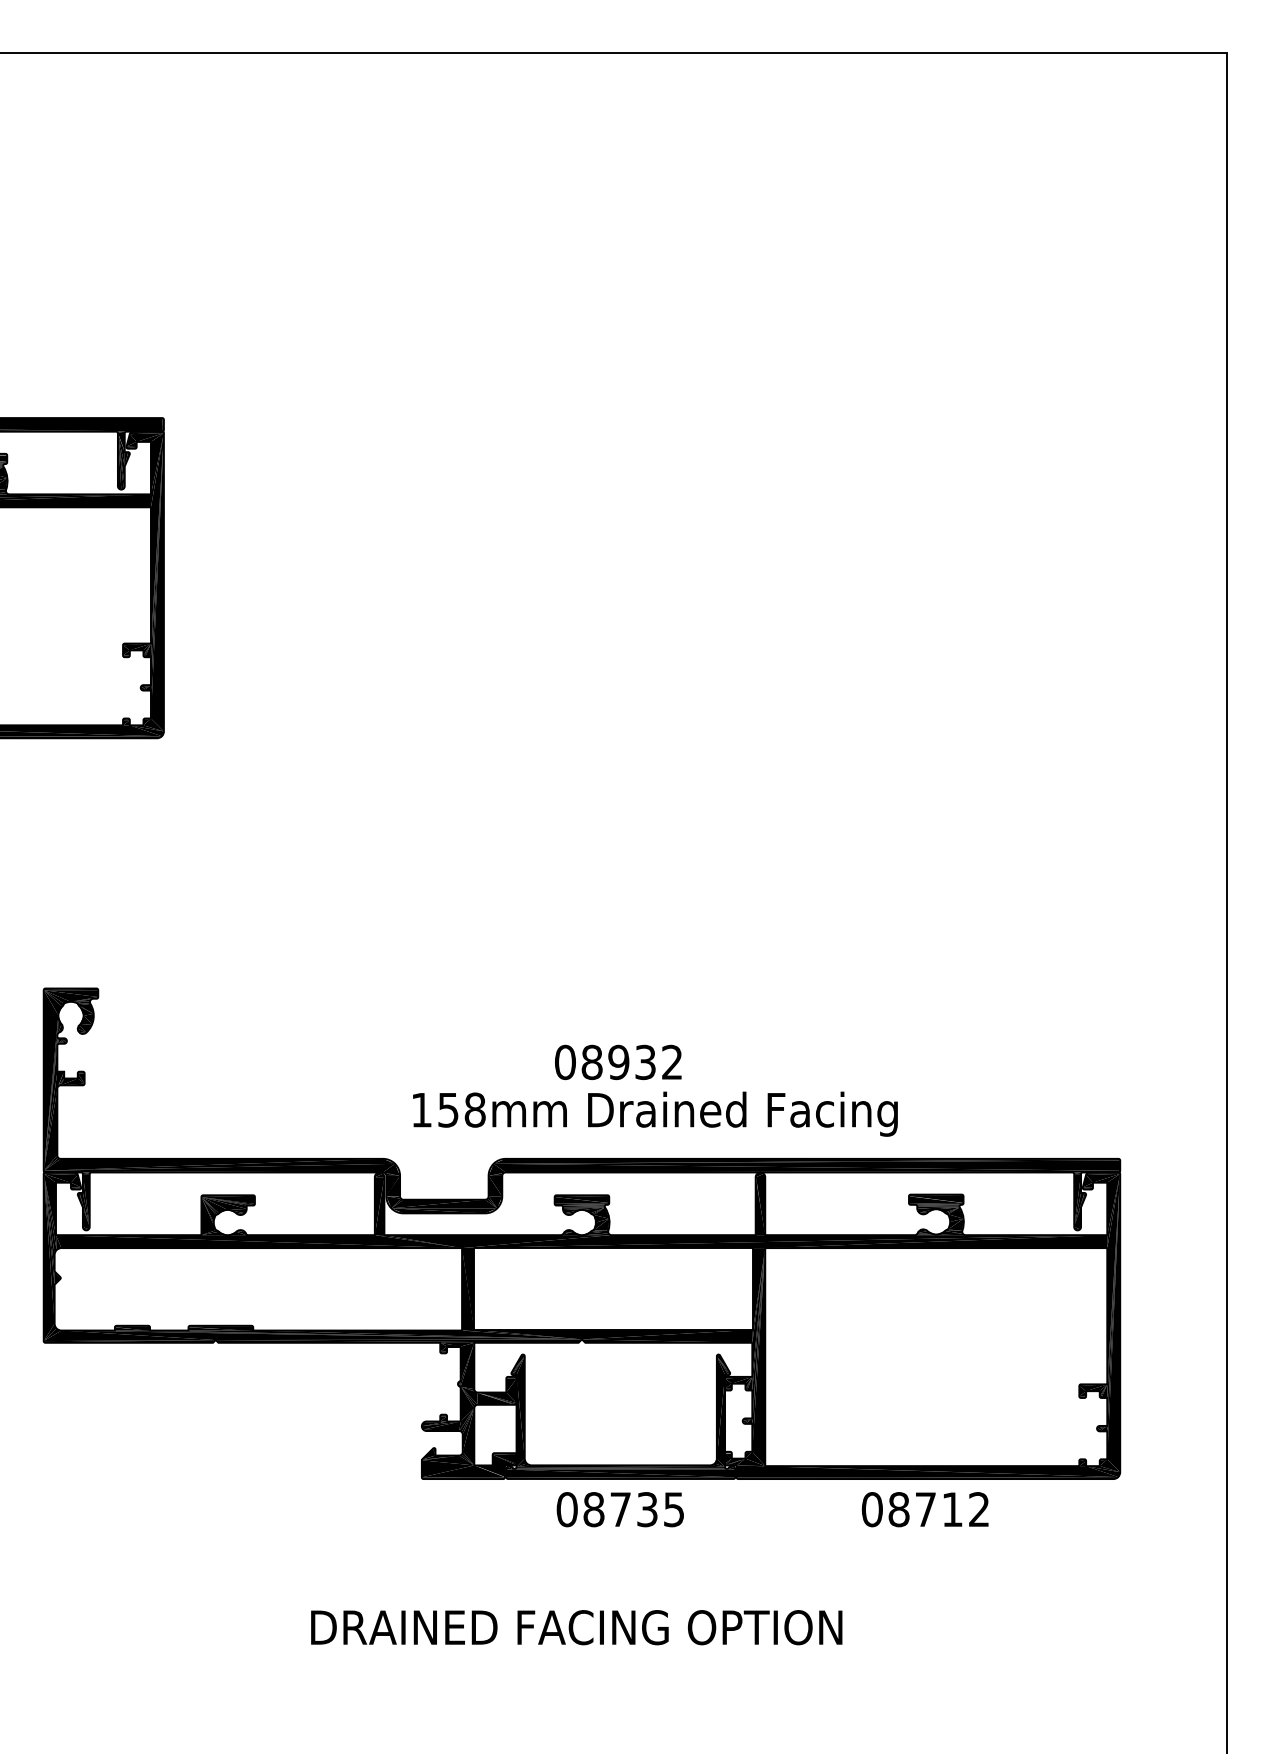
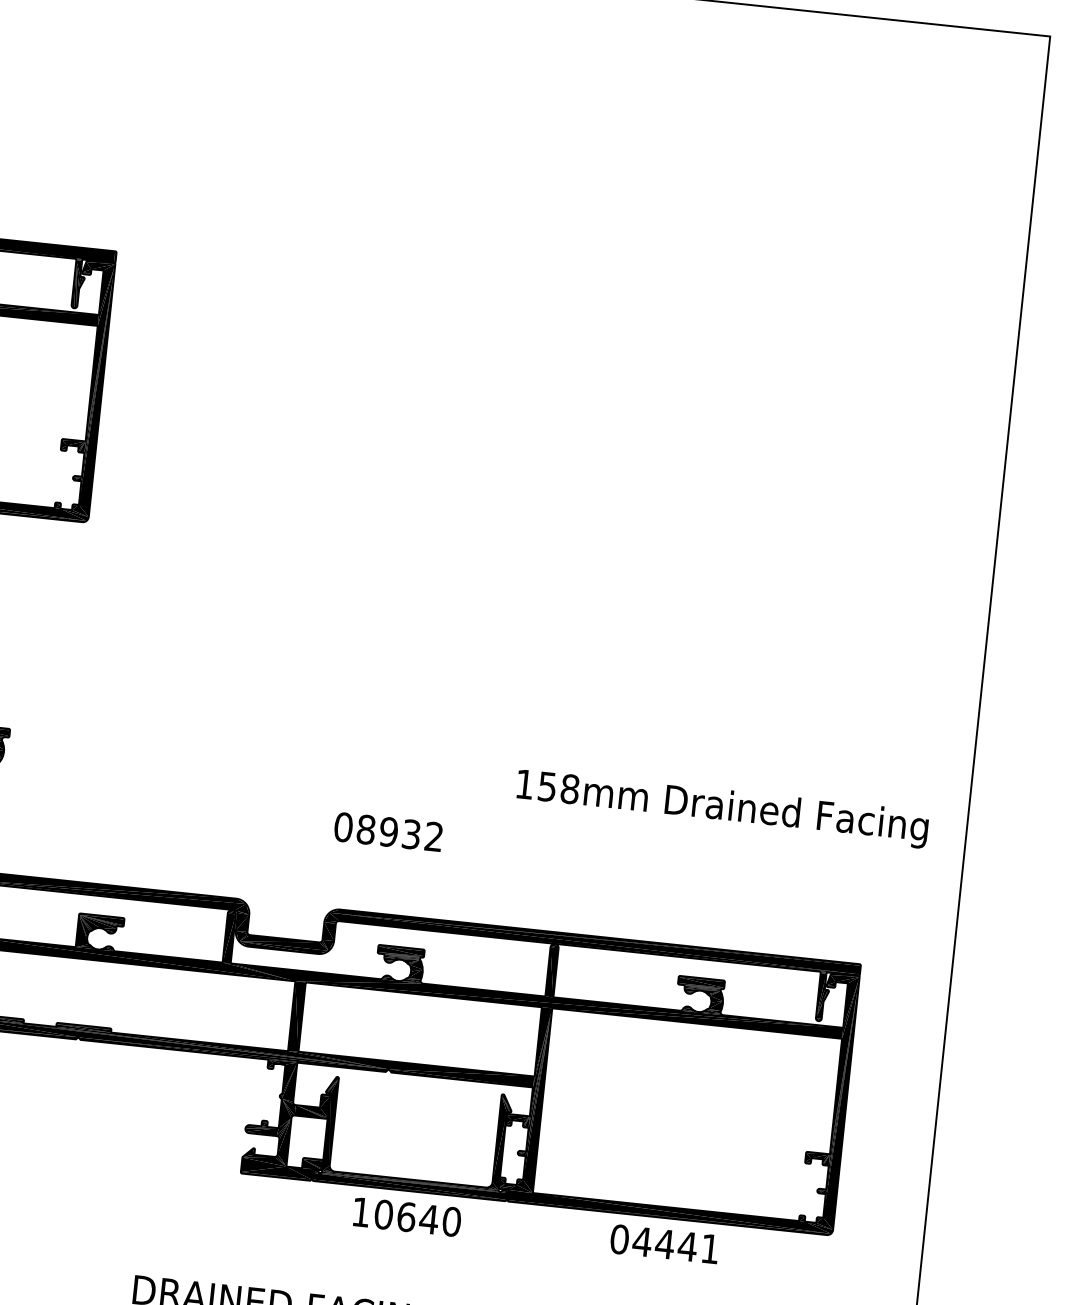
text: (618, 1062) -> (388, 832), moved
text: (655, 1113) -> (722, 808), moved
text: (620, 1509) -> (406, 1216), 08735 -> 10640
text: (937, 1509) -> (674, 1245), 08712 -> 04441

